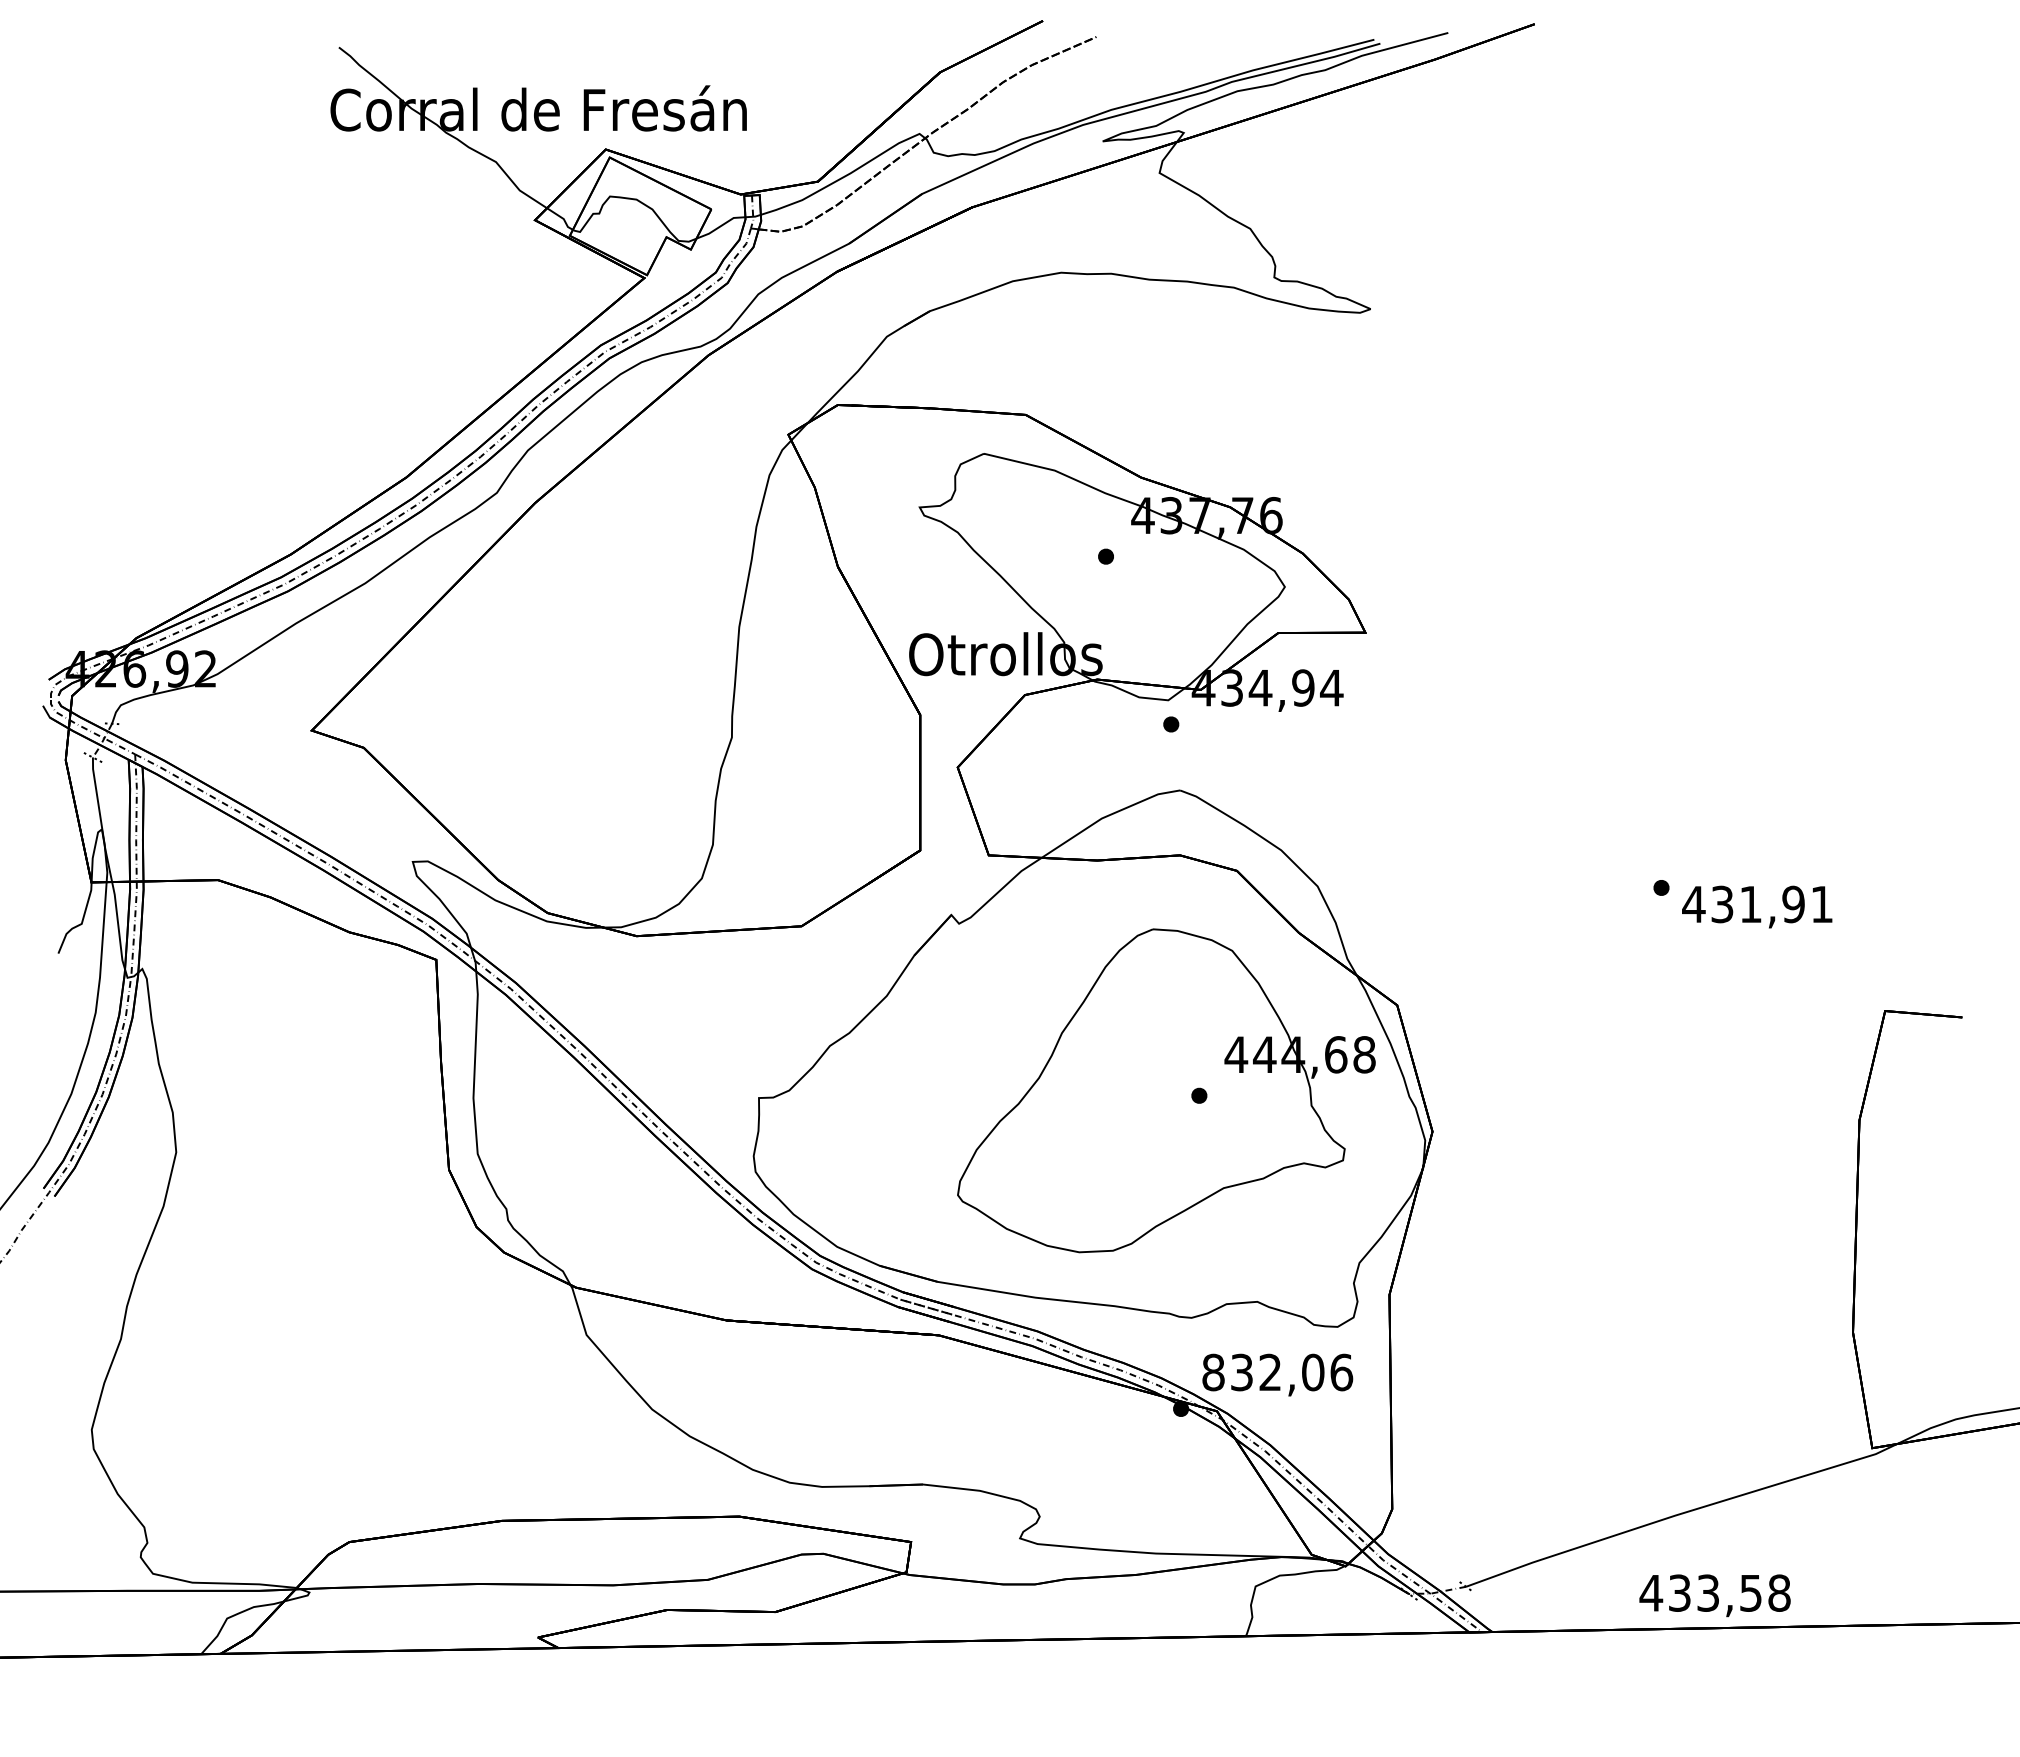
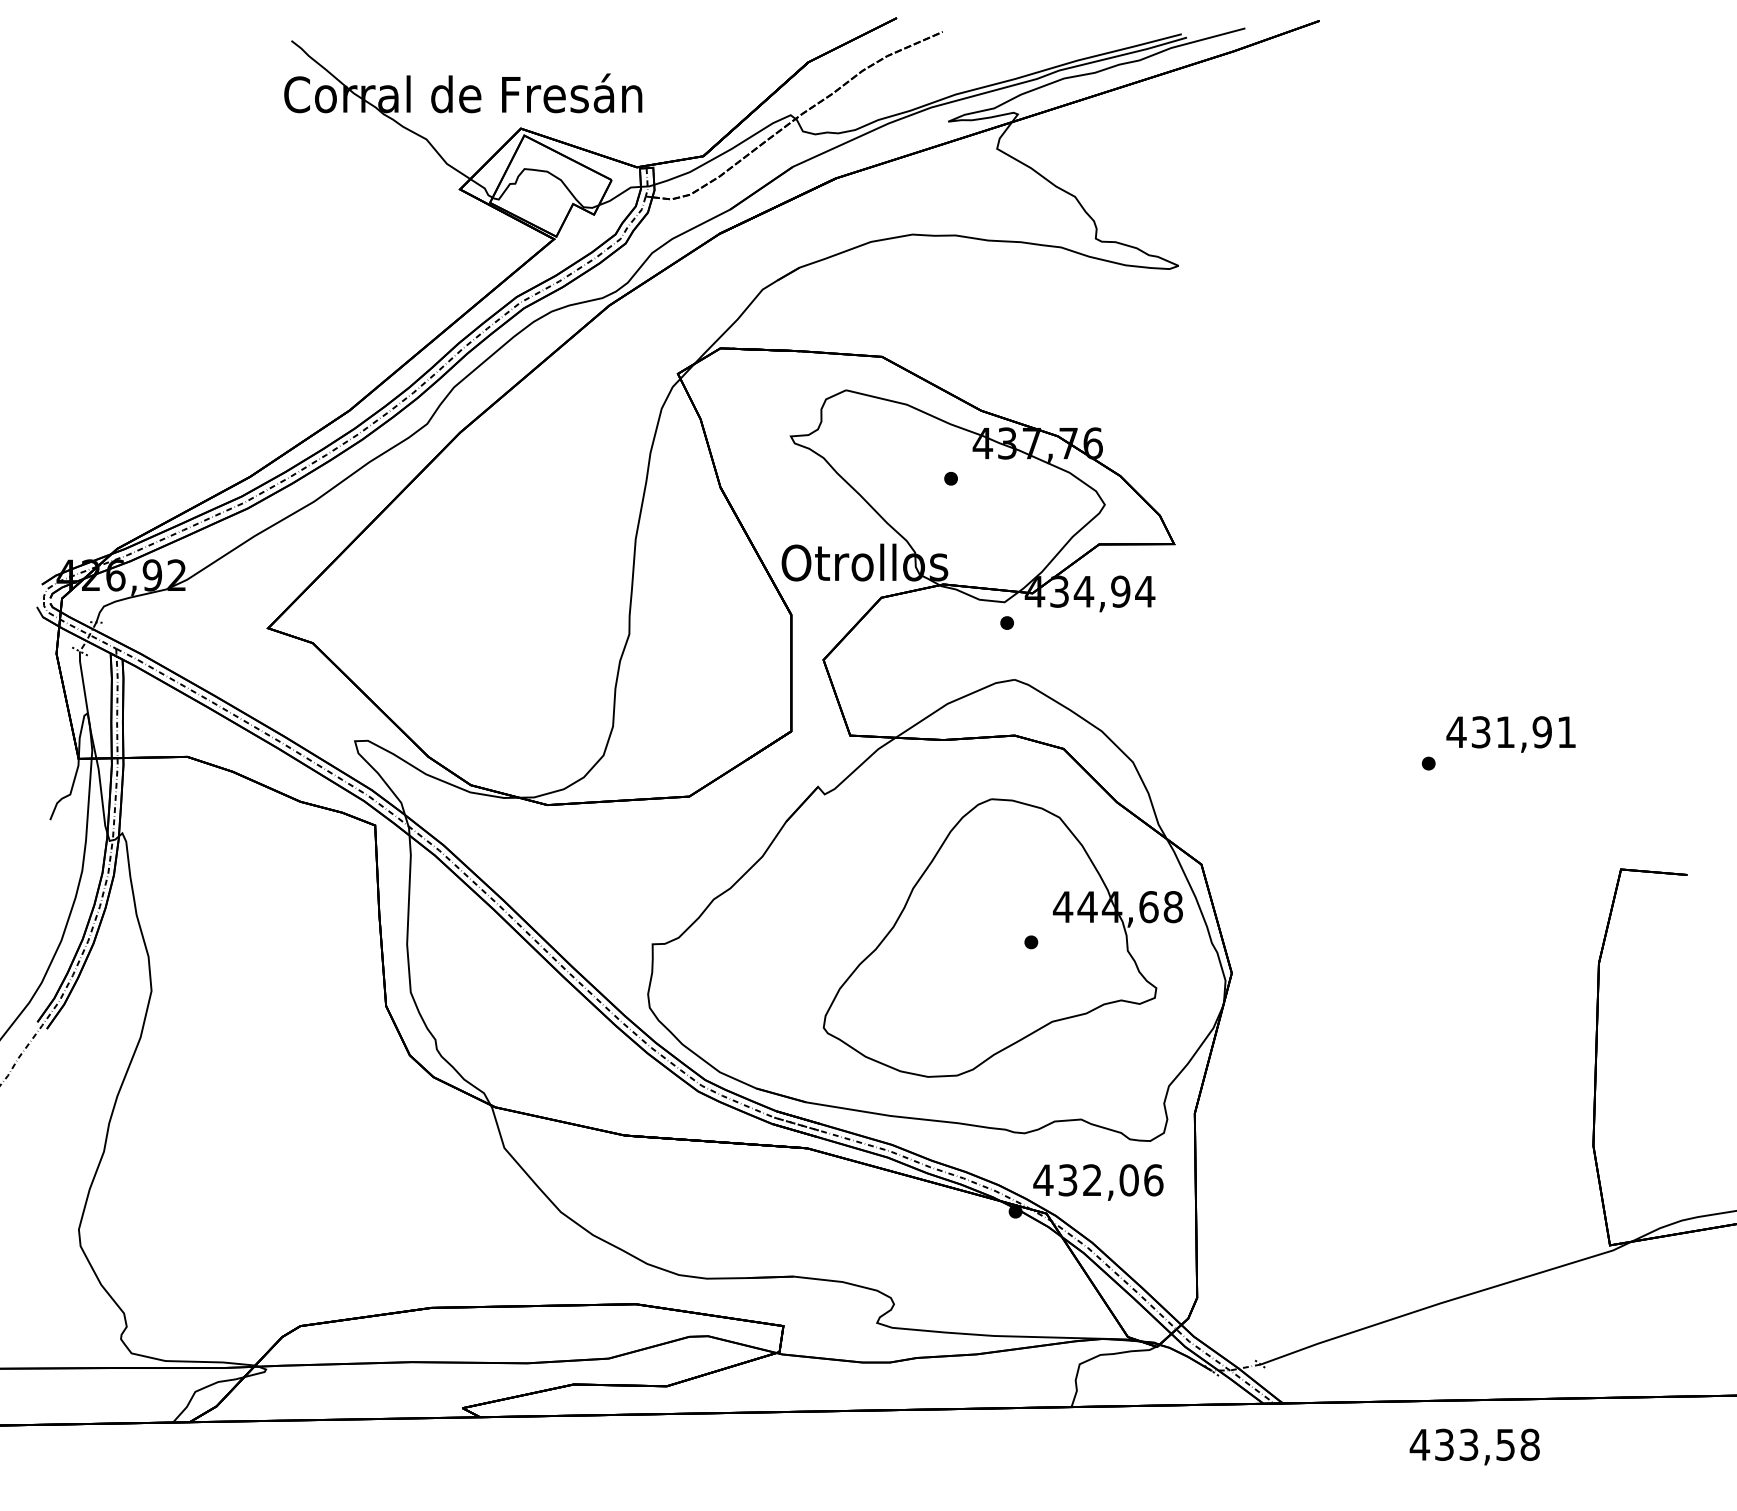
text: (1757, 906) -> (1511, 734), moved
text: (1213, 1372) -> (1043, 1180), 832,06 -> 432,06
text: (1714, 1595) -> (1474, 1446), moved

